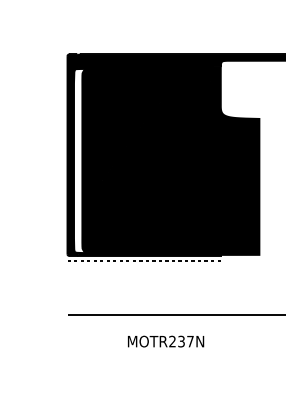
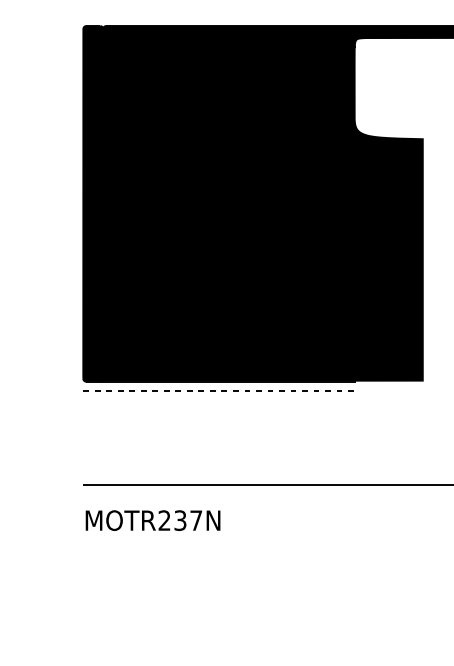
fill: (81, 160) -> (108, 213), added
text: (166, 341) -> (153, 520), moved

